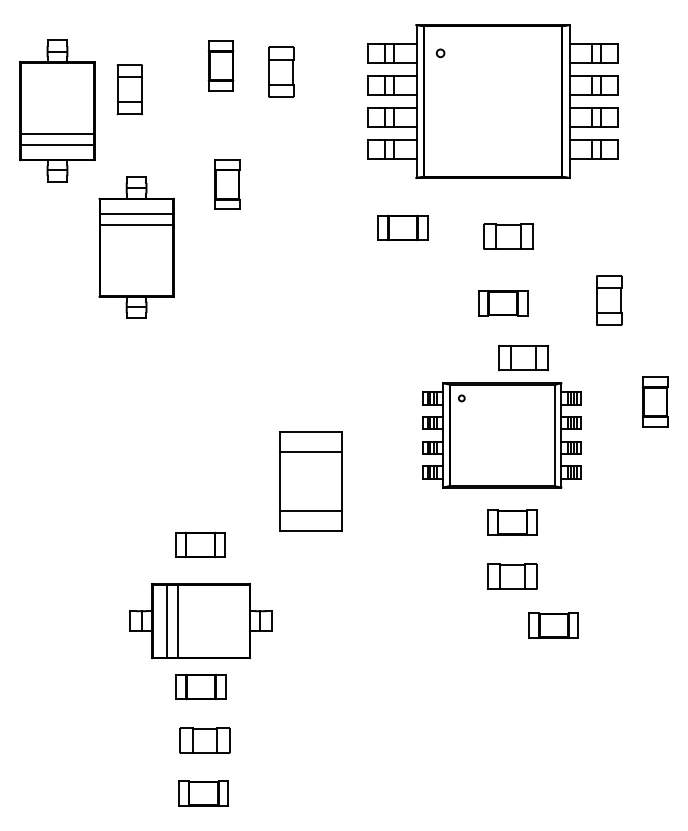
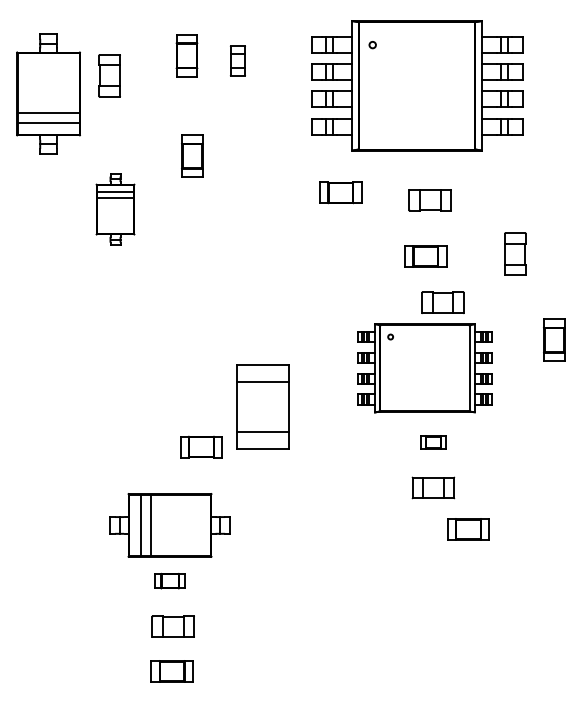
part: (280, 71) -> (237, 60), size x0.7
part: (136, 247) -> (115, 209), size x0.6
part: (512, 523) -> (433, 442), size x0.6
part: (200, 544) -> (201, 446), moved
part: (200, 686) -> (169, 580), size x0.7

